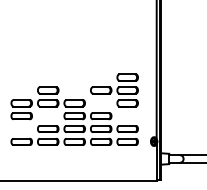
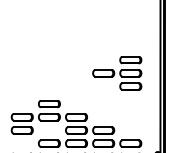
part: (114, 90) -> (117, 73), moved

